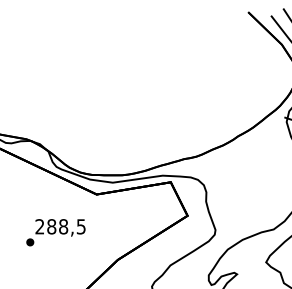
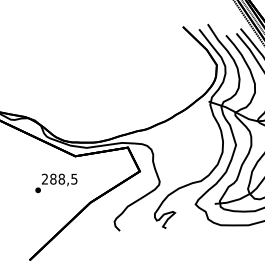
text: (56, 232) -> (56, 183), moved

